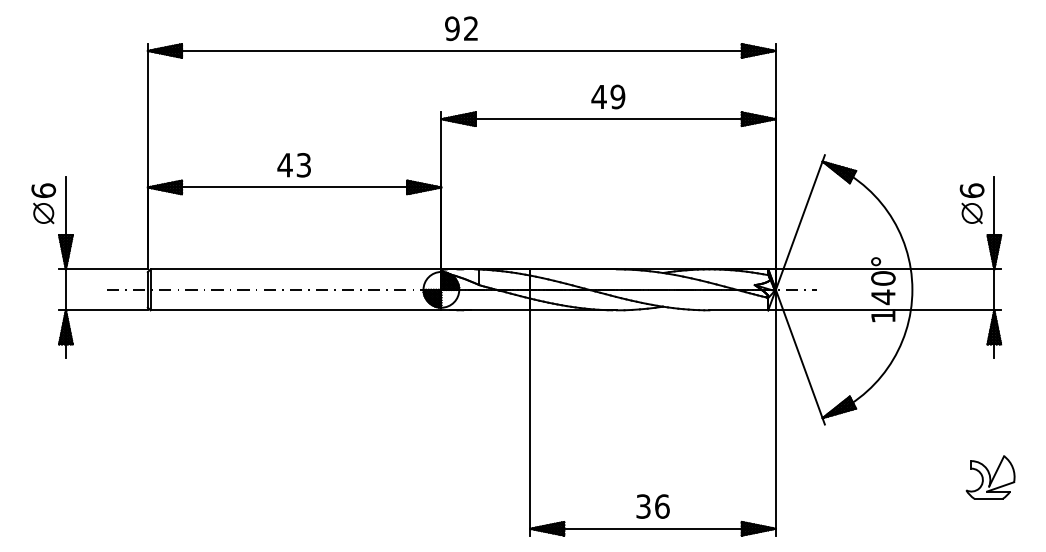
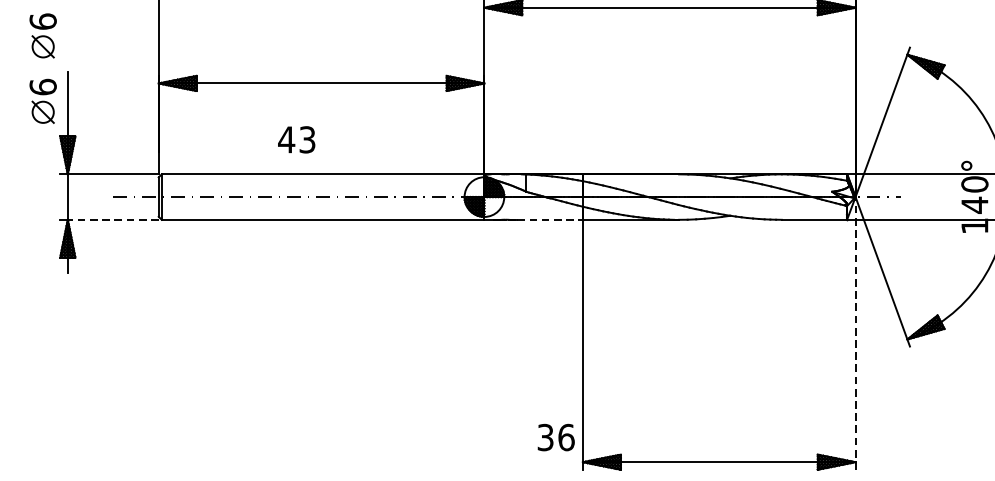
part: (43, 144) -> (42, 35), added
text: (293, 165) -> (295, 140), moved
line: (106, 310) -> (112, 219), solid -> dashed
line: (500, 310) -> (550, 219), solid -> dashed
line: (775, 412) -> (855, 333), solid -> dashed
text: (652, 506) -> (555, 437), moved

